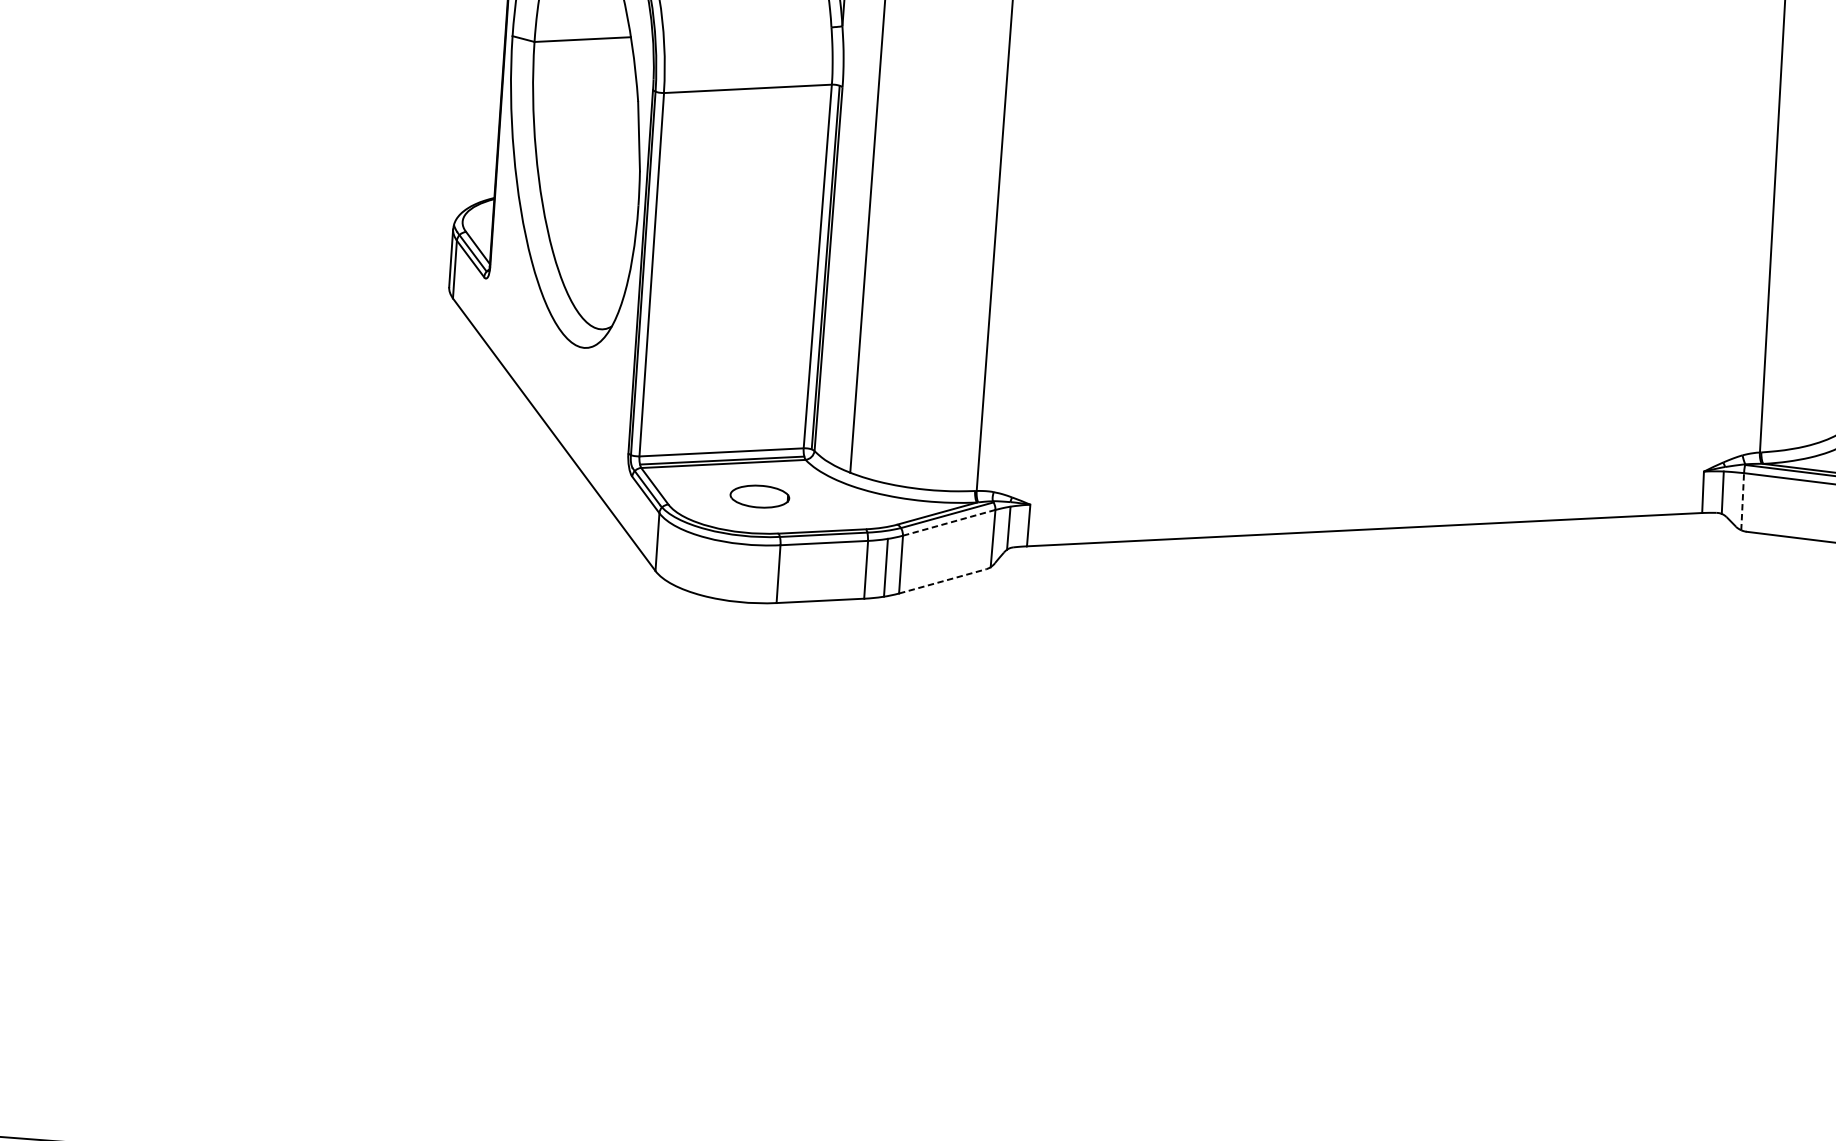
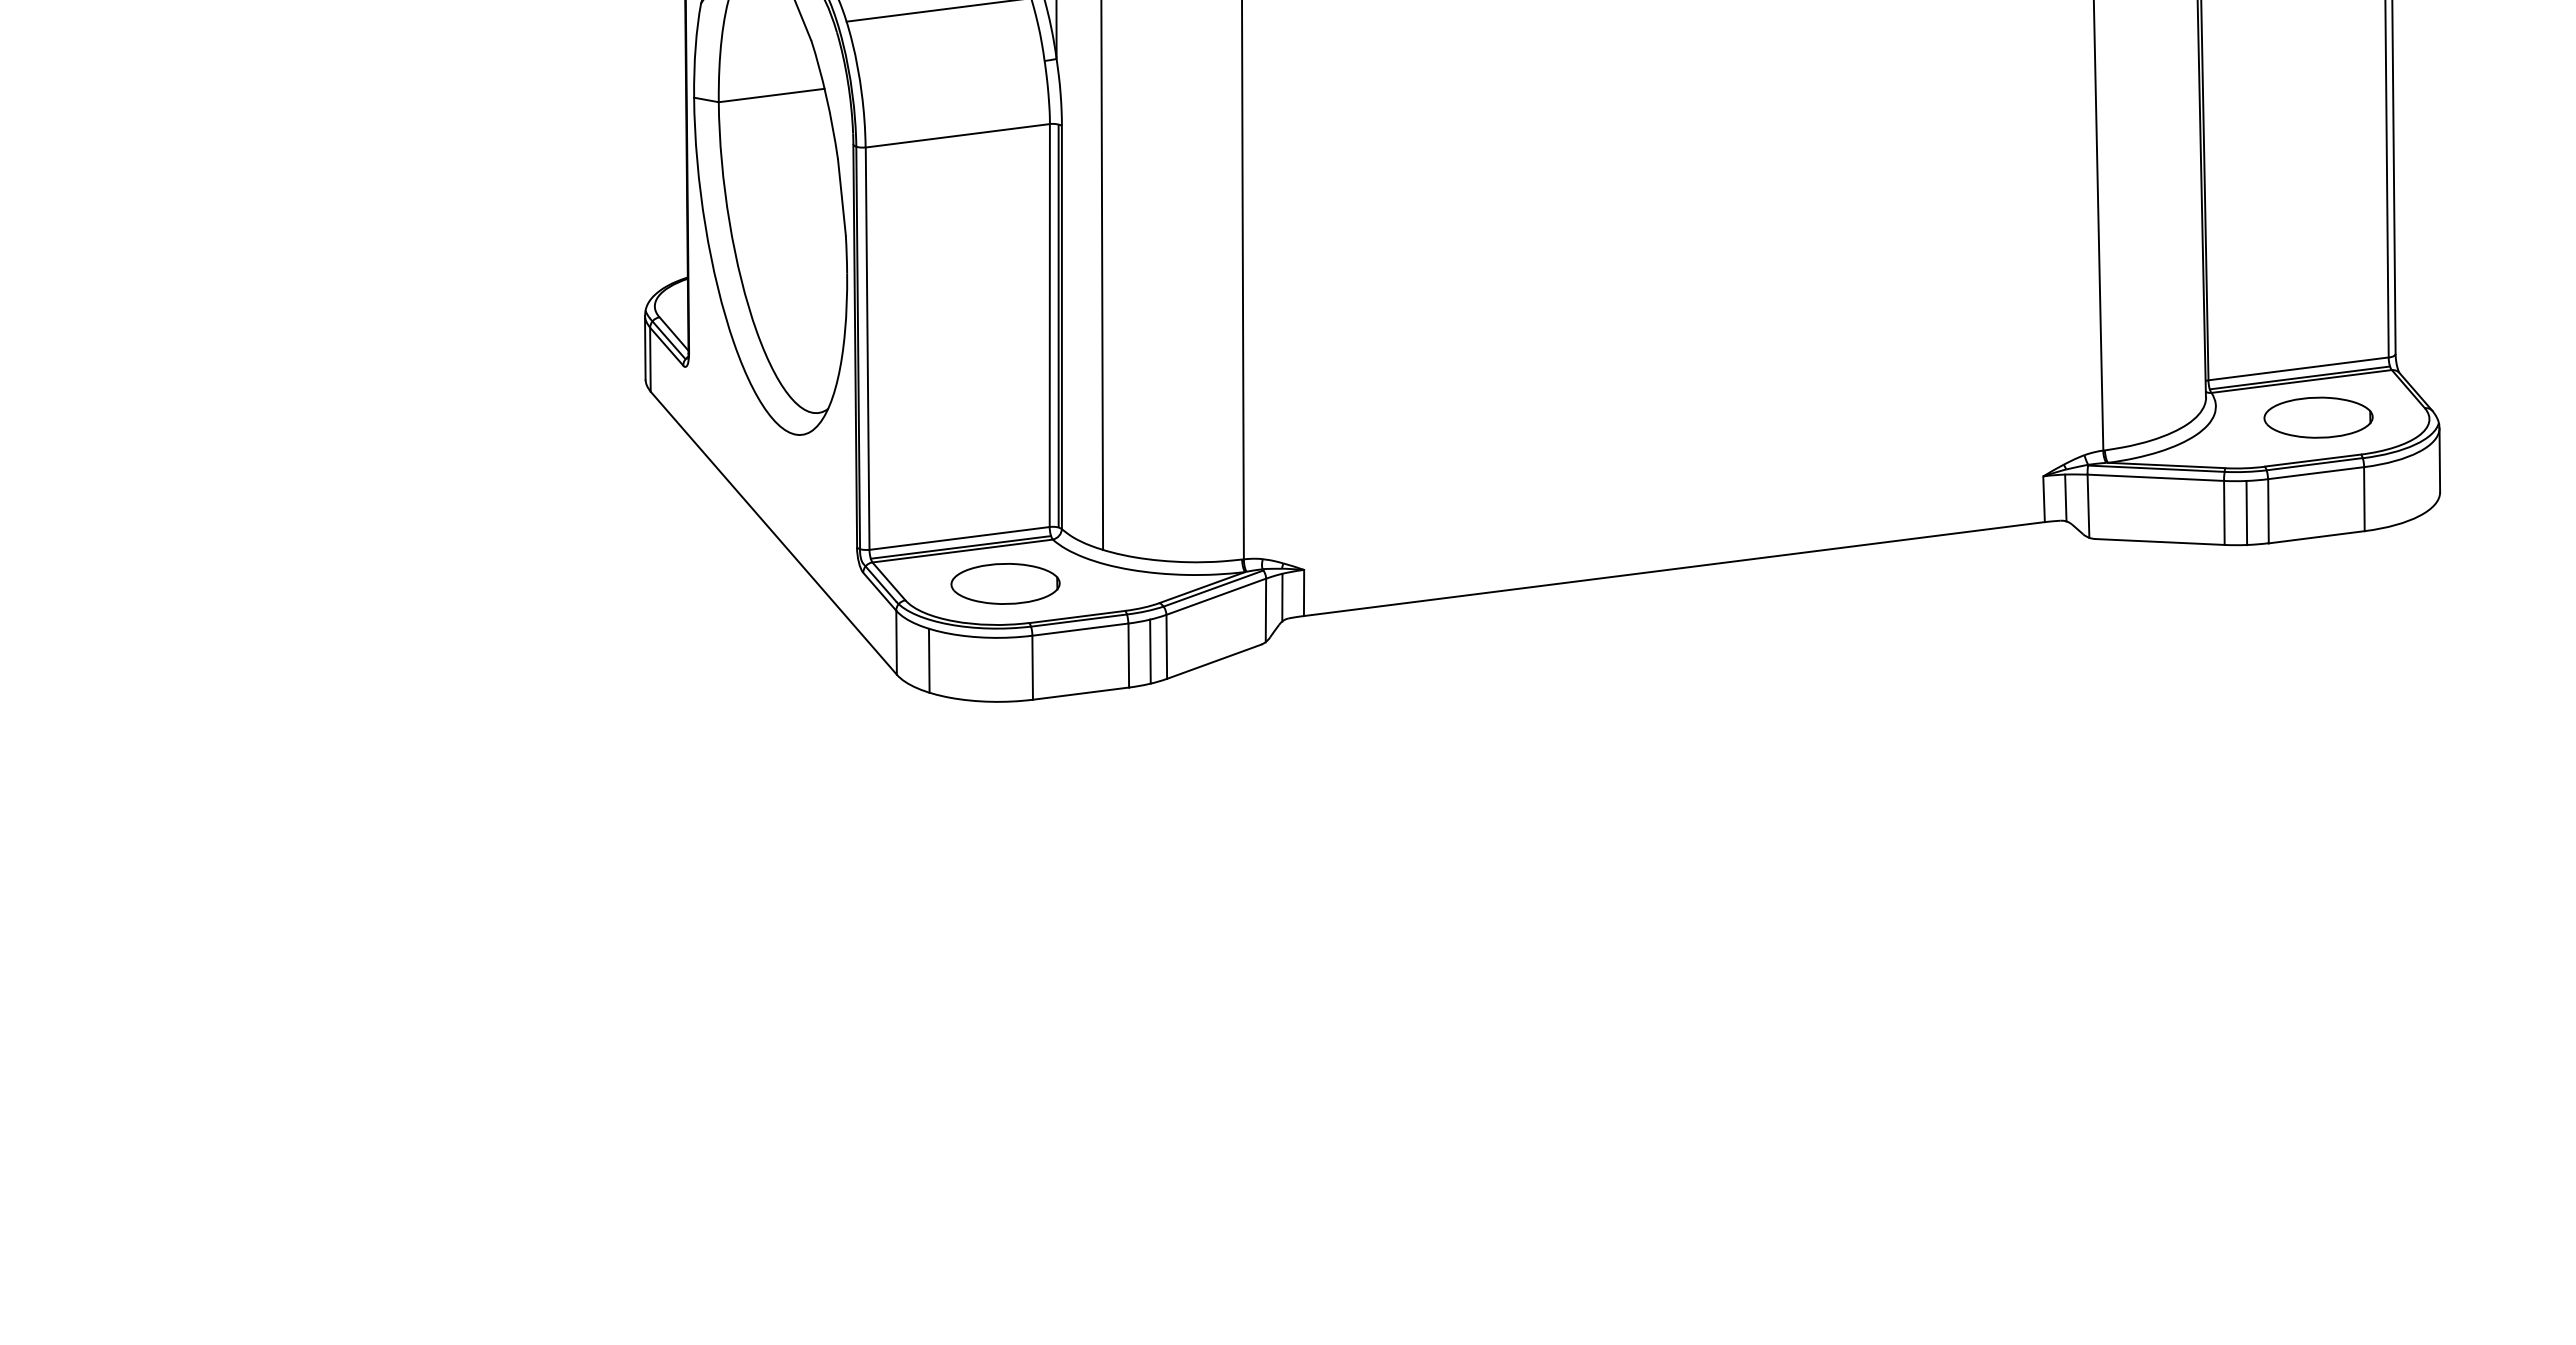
part: (759, 496) -> (1005, 583), size x1.67
line: (1742, 501) -> (2088, 506), dashed -> solid
line: (948, 522) -> (1215, 596), dashed -> solid
line: (685, 560) -> (928, 660), added
line: (943, 581) -> (1214, 661), dashed -> solid

